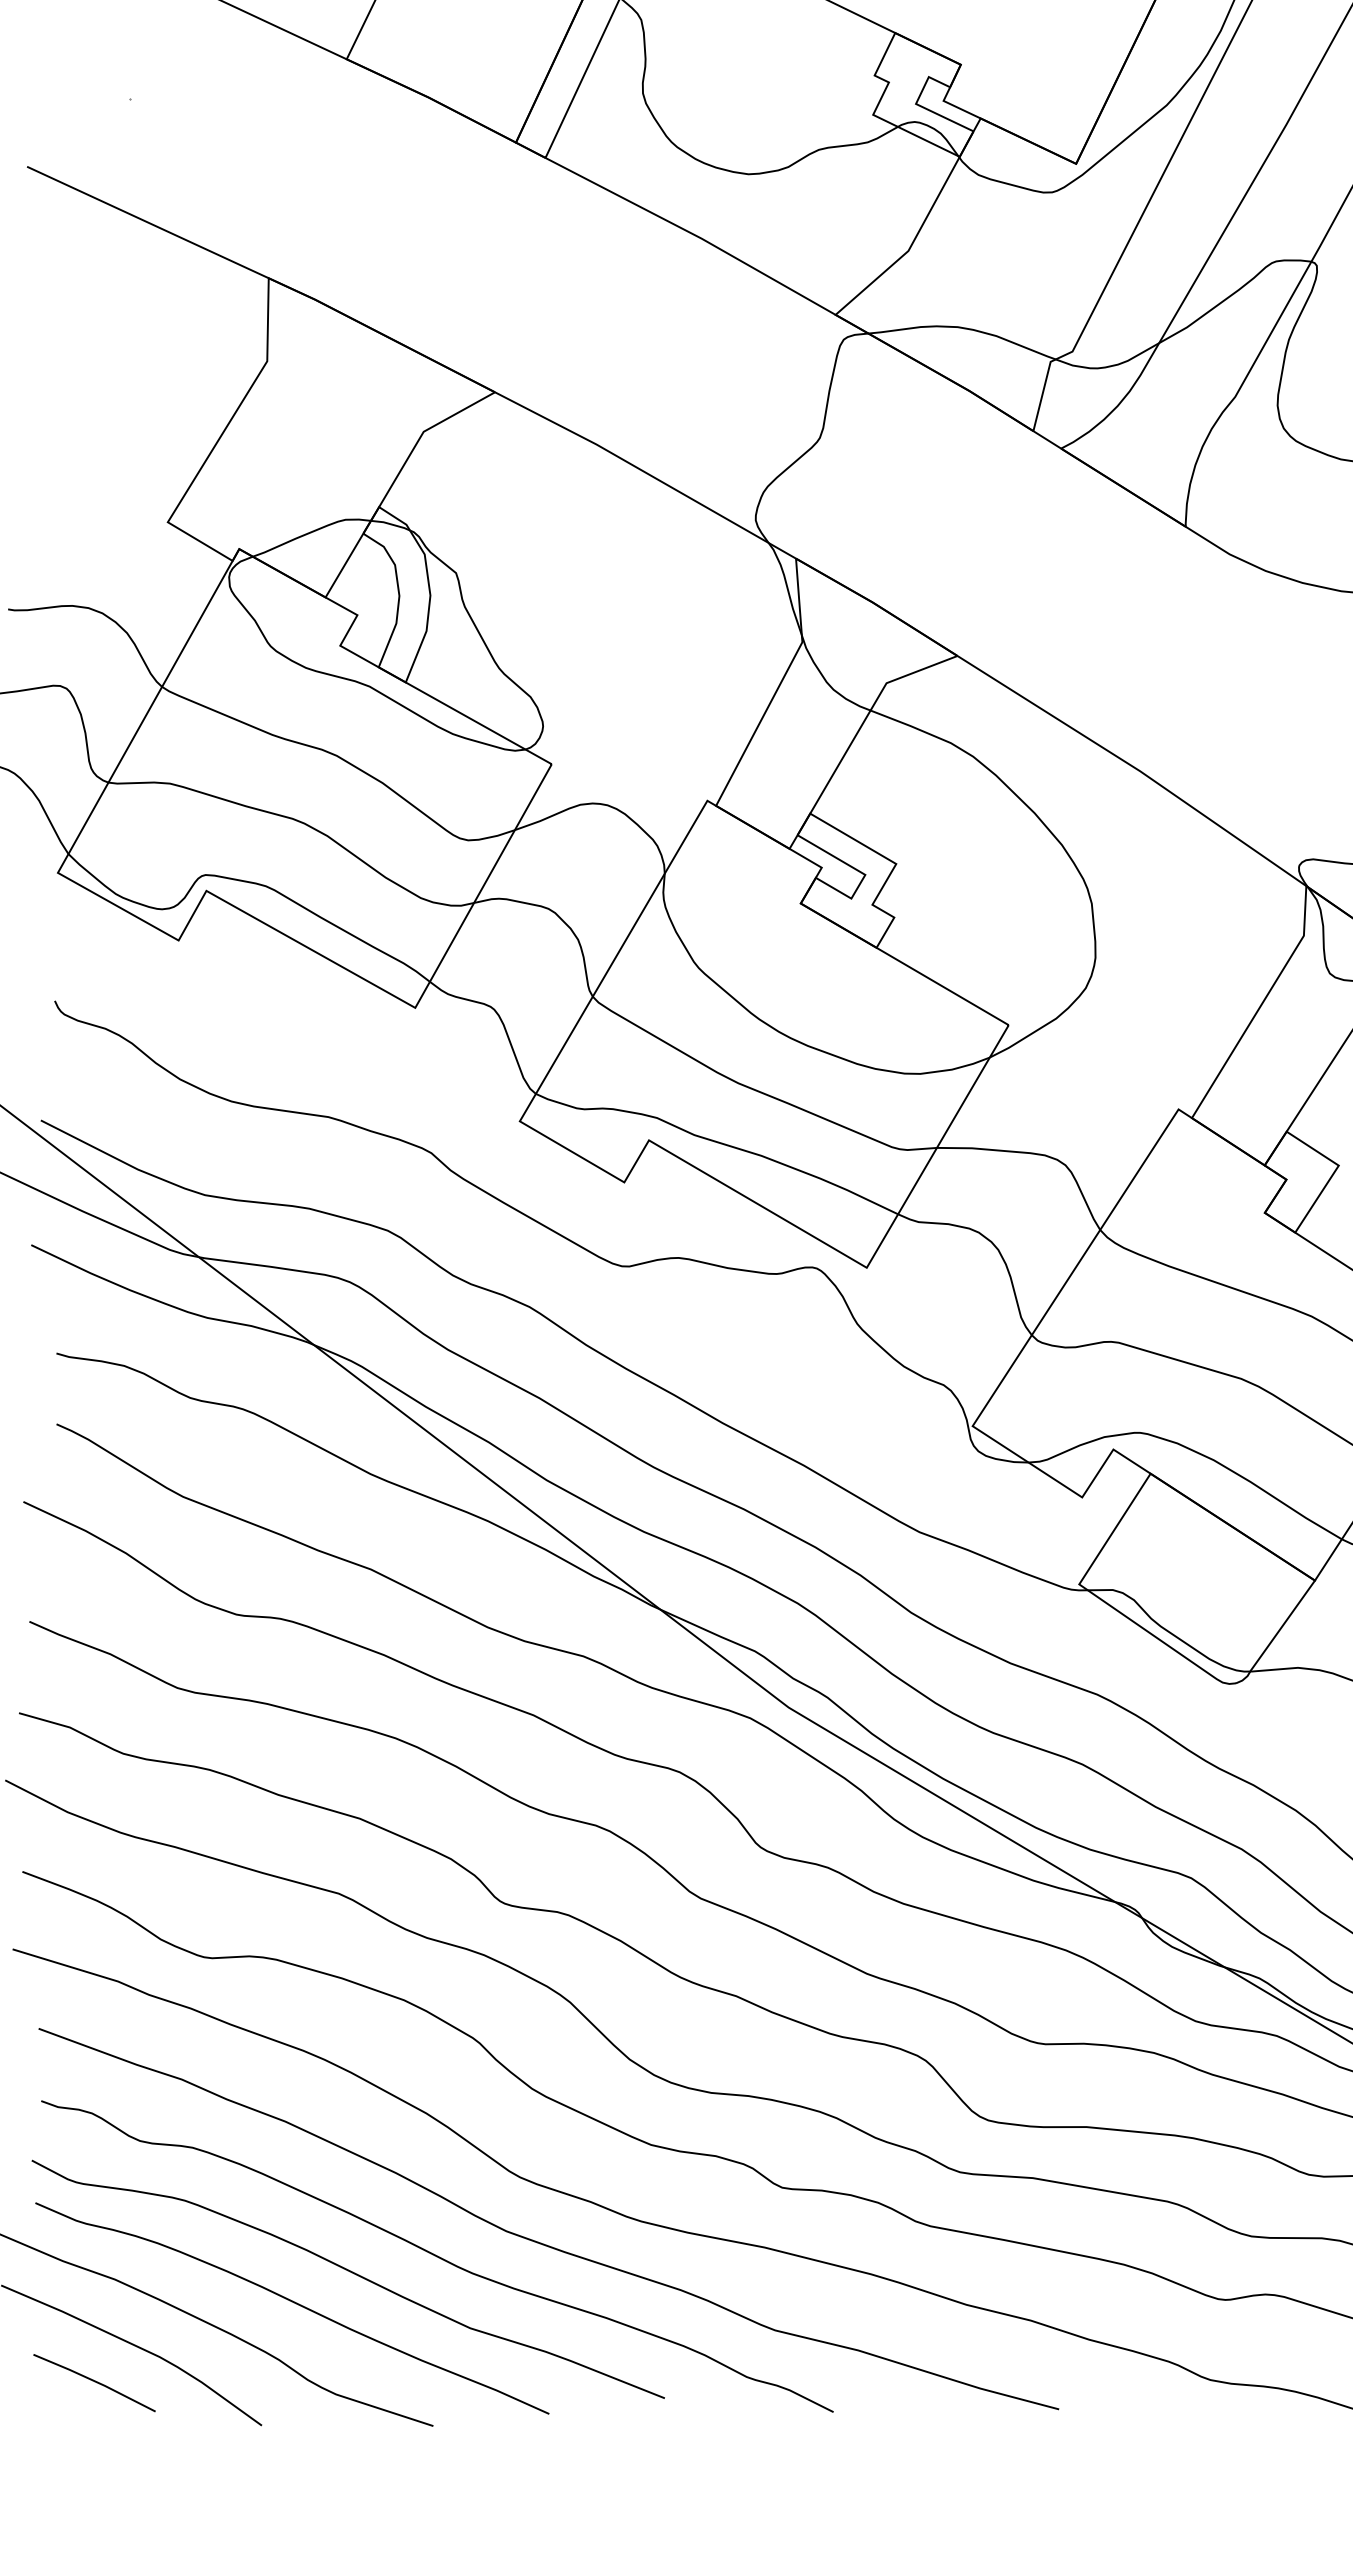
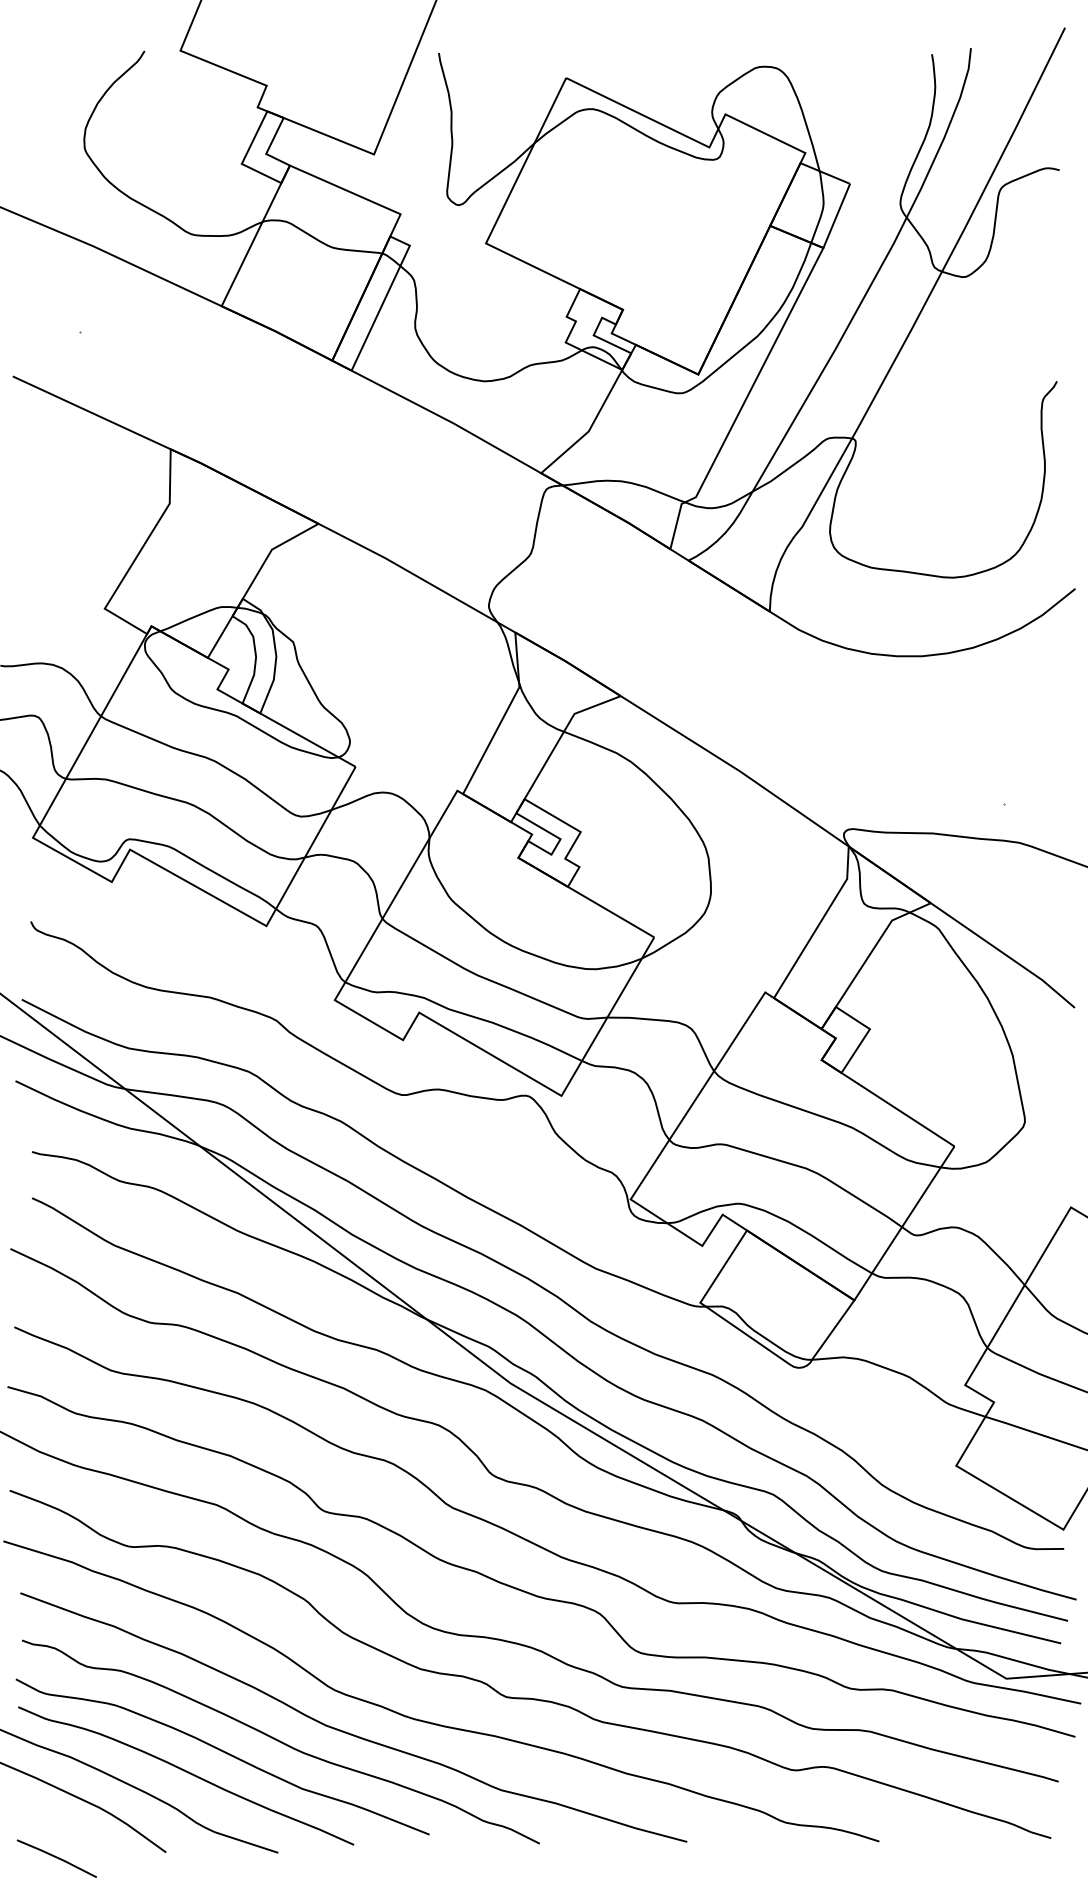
line: (93, 2382) -> (56, 1858), moved

